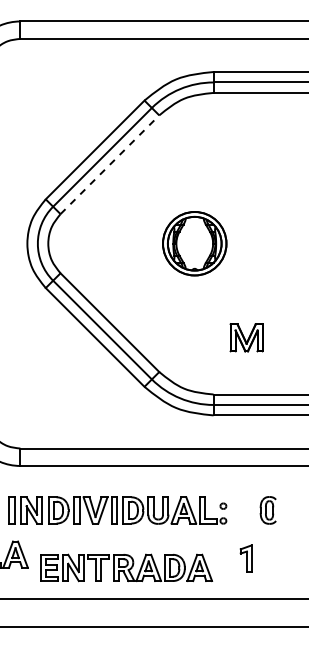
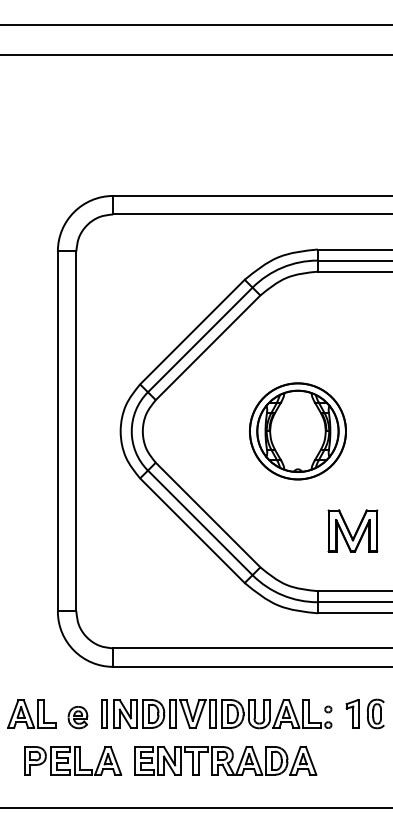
line: (110, 164) -> (208, 347), dashed -> solid
part: (194, 243) -> (297, 431), size x1.43
part: (246, 337) -> (352, 530), size x1.43
part: (246, 558) -> (352, 713), moved
part: (126, 567) -> (225, 760), moved

